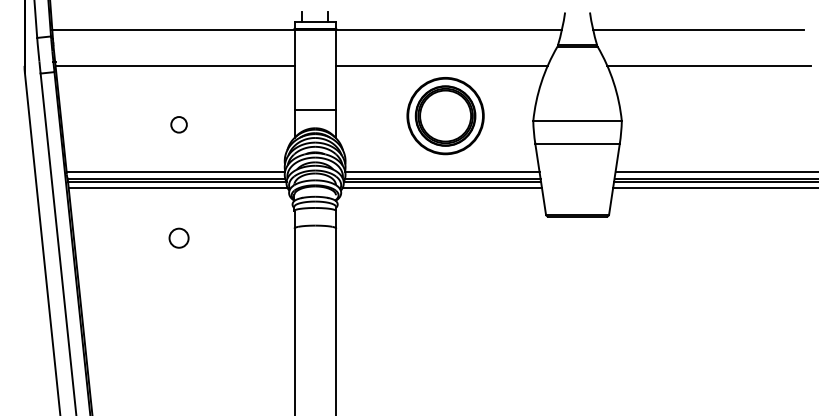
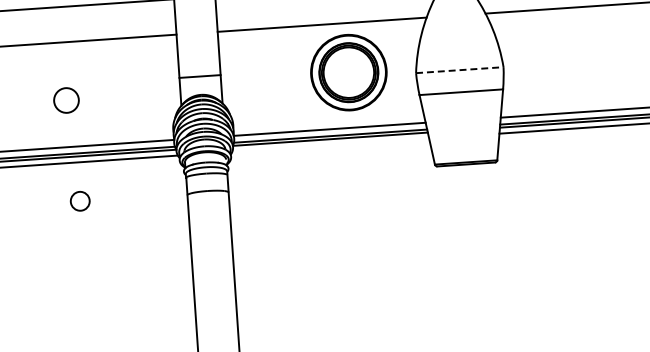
part: (445, 116) -> (348, 73), moved
line: (578, 121) -> (460, 70), solid -> dashed
part: (178, 124) -> (65, 100), size x1.6
line: (441, 187) -> (329, 144), removed
part: (178, 237) -> (79, 200), moved

